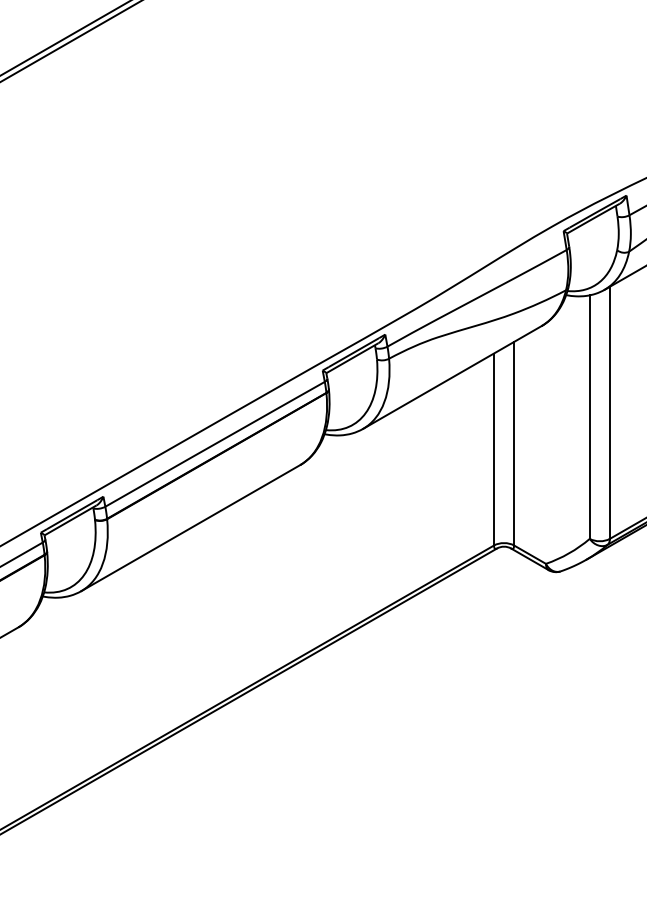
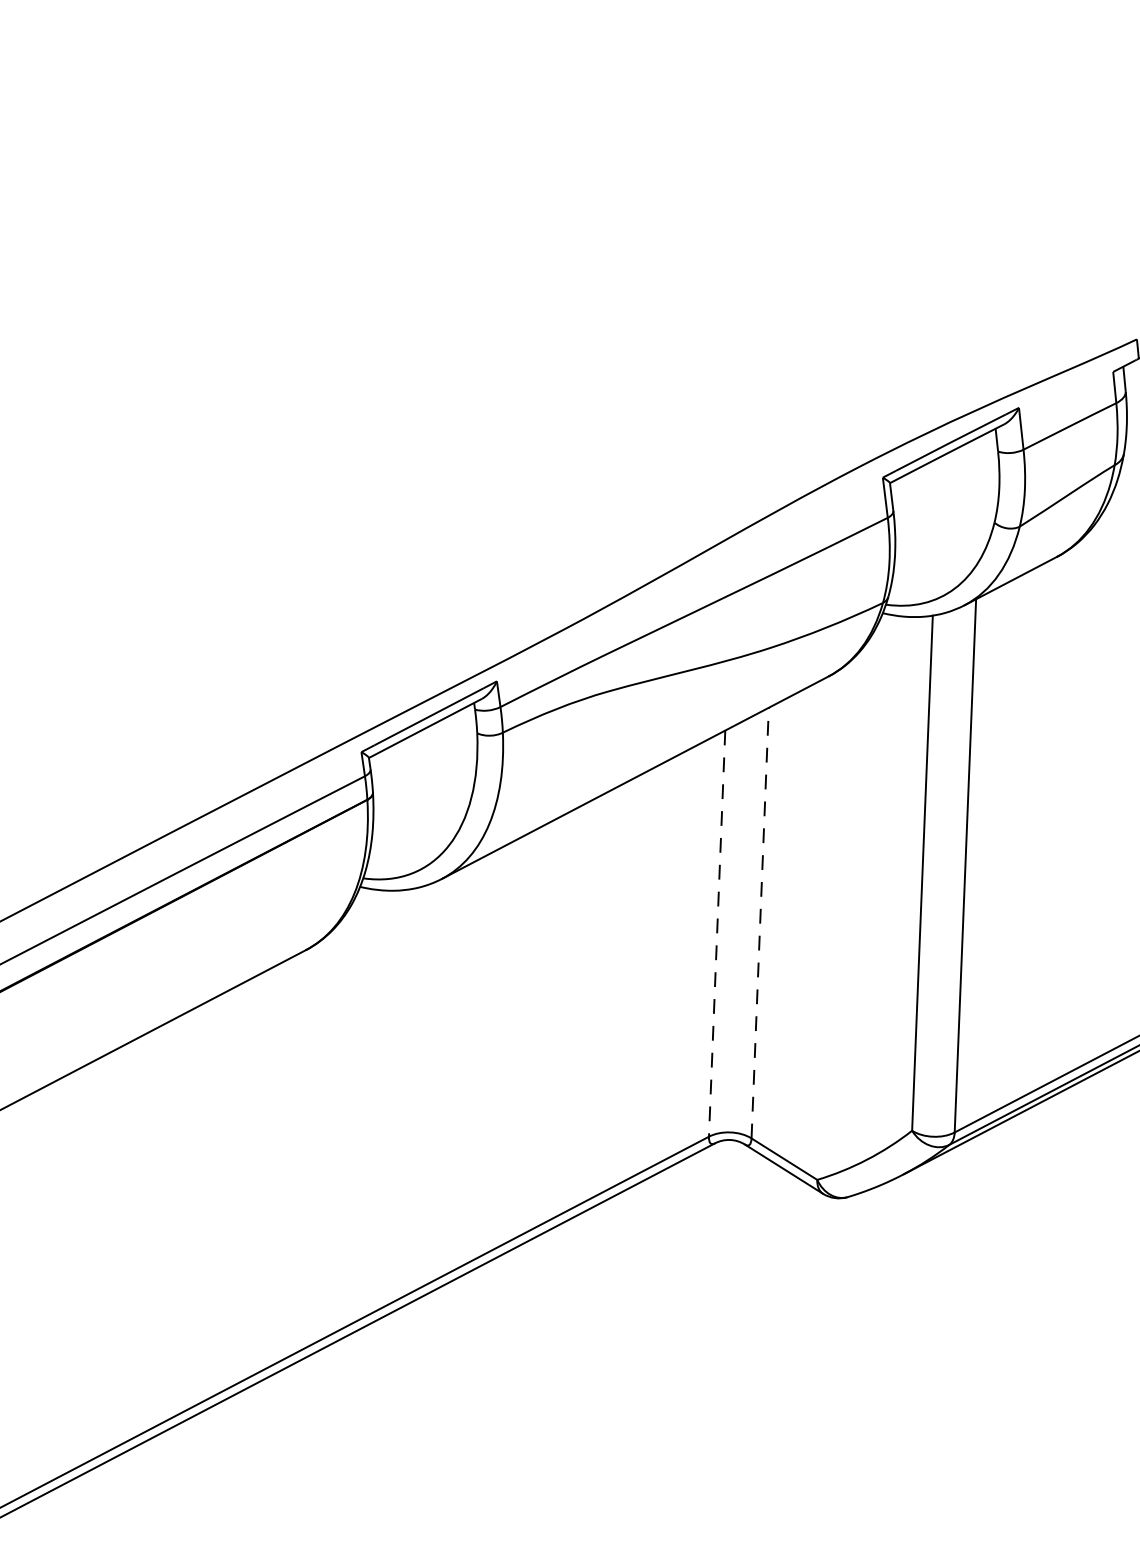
line: (514, 443) -> (760, 922), solid -> dashed
line: (494, 450) -> (718, 935), solid -> dashed

